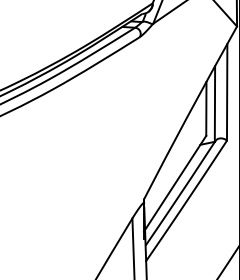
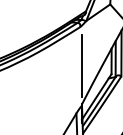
line: (143, 117) -> (81, 65), added

